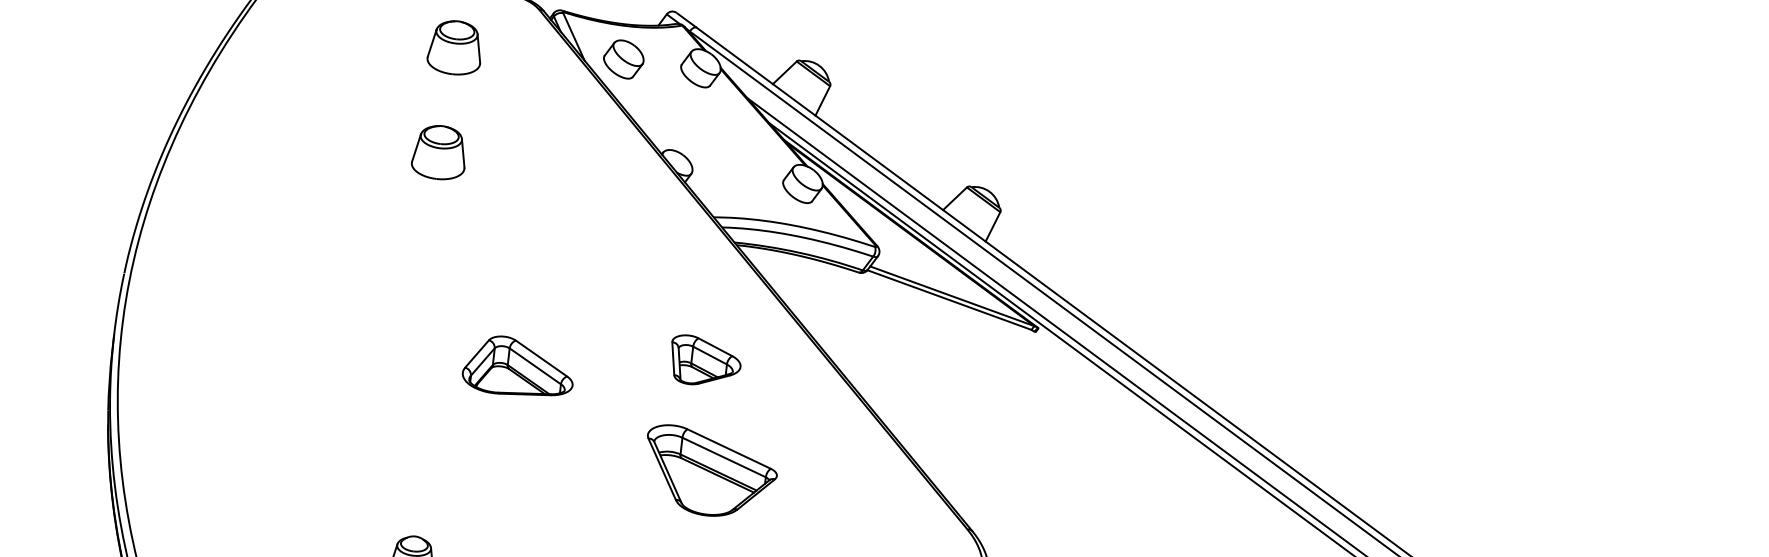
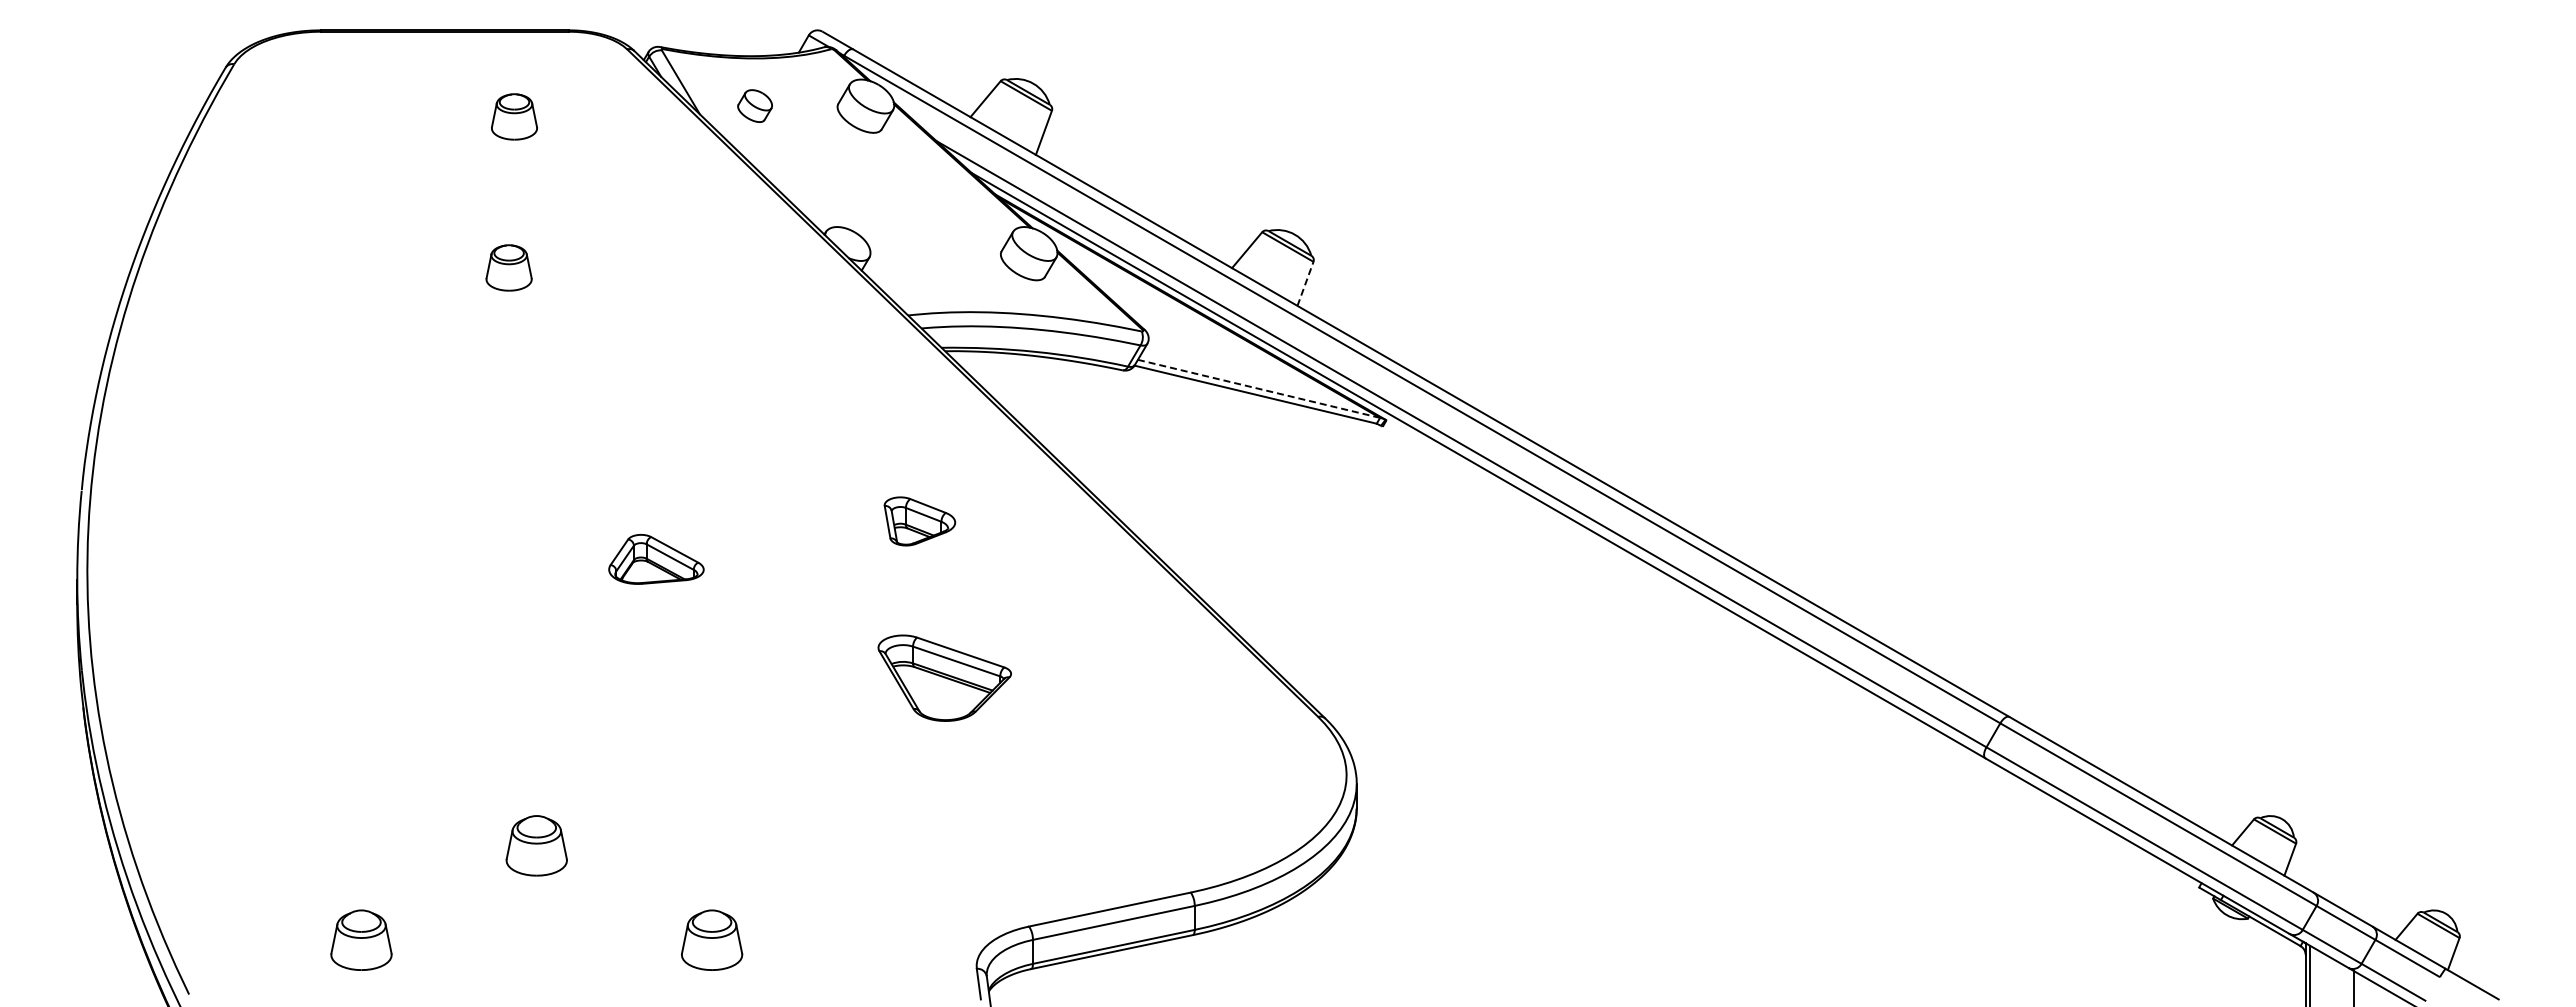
part: (455, 47) -> (514, 116), size x0.6
part: (623, 58) -> (754, 105), size x0.6
part: (439, 152) -> (508, 267), size x0.6
line: (993, 226) -> (1305, 283), solid -> dashed
line: (952, 296) -> (1259, 388), solid -> dashed
part: (705, 361) -> (919, 521), size x0.7
part: (519, 367) -> (656, 559), size x0.6
part: (710, 473) -> (944, 678), size x0.7

